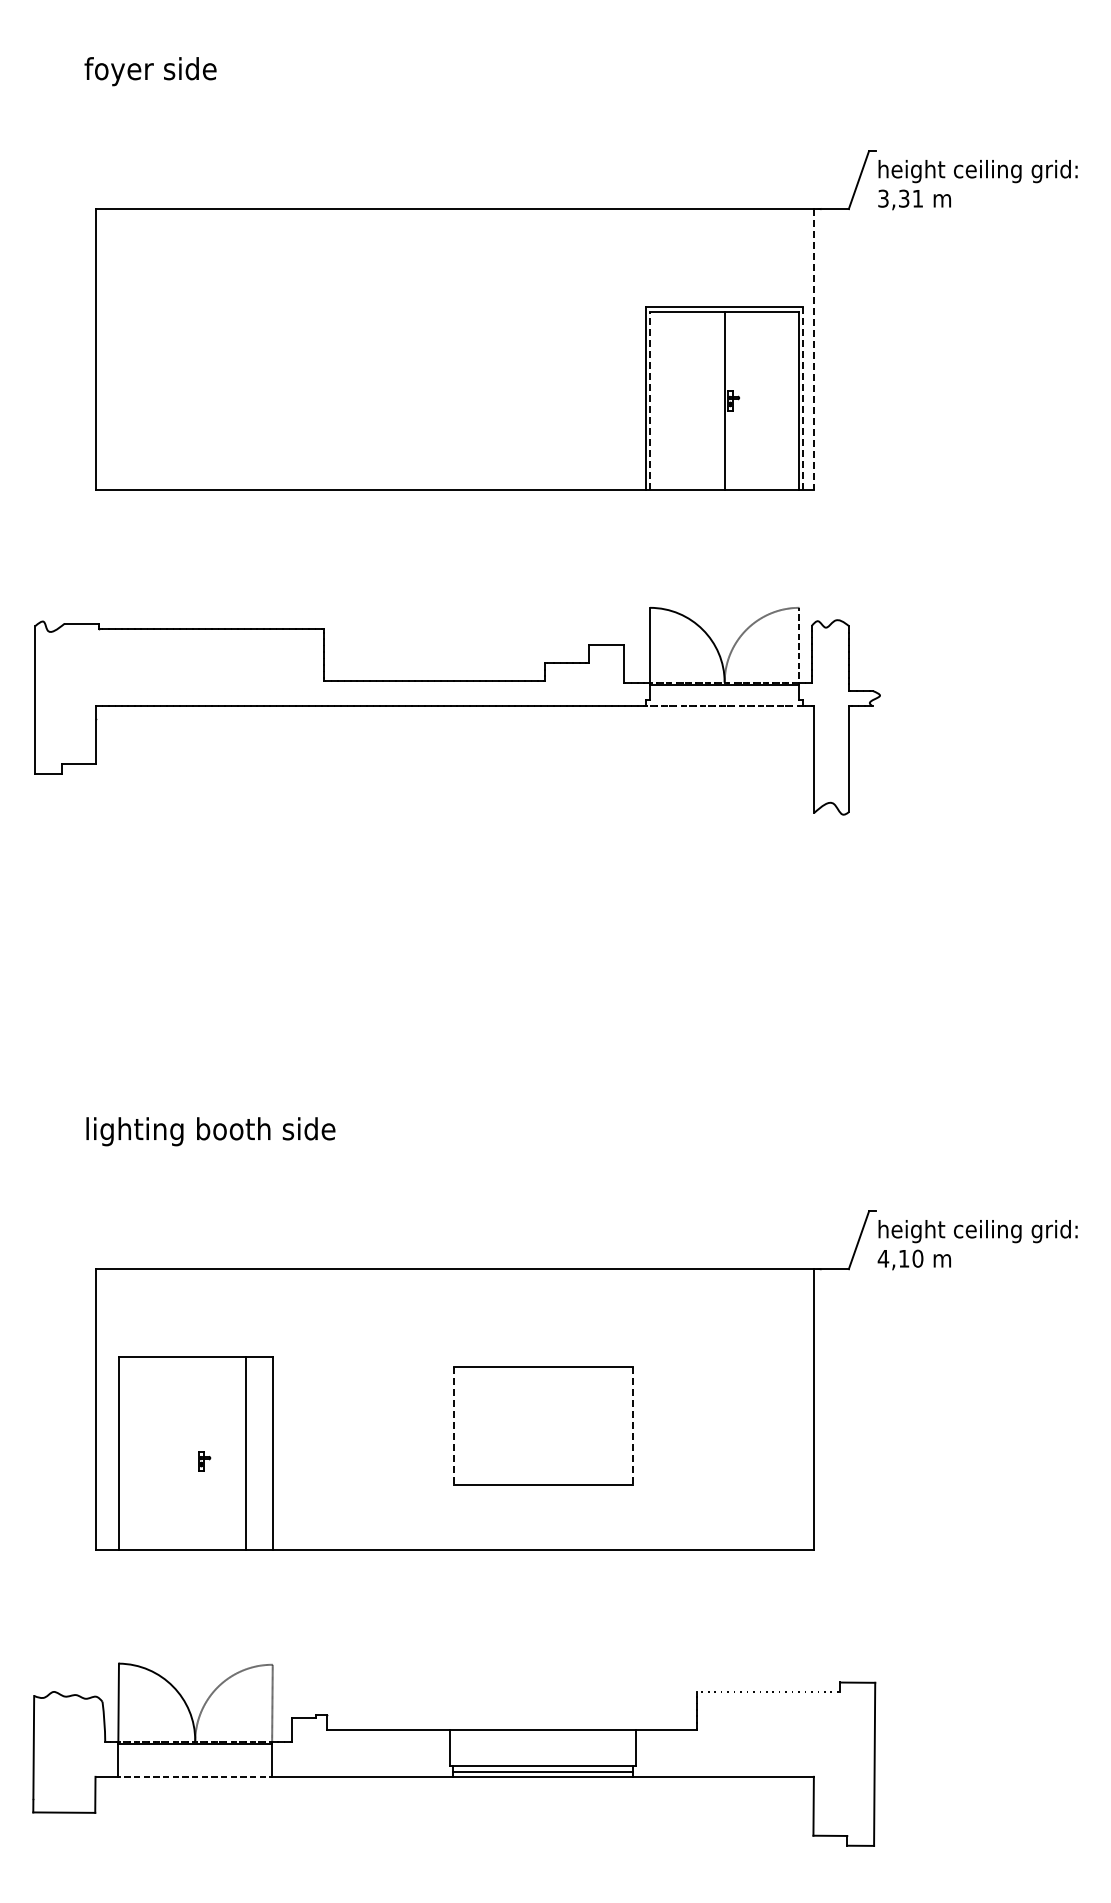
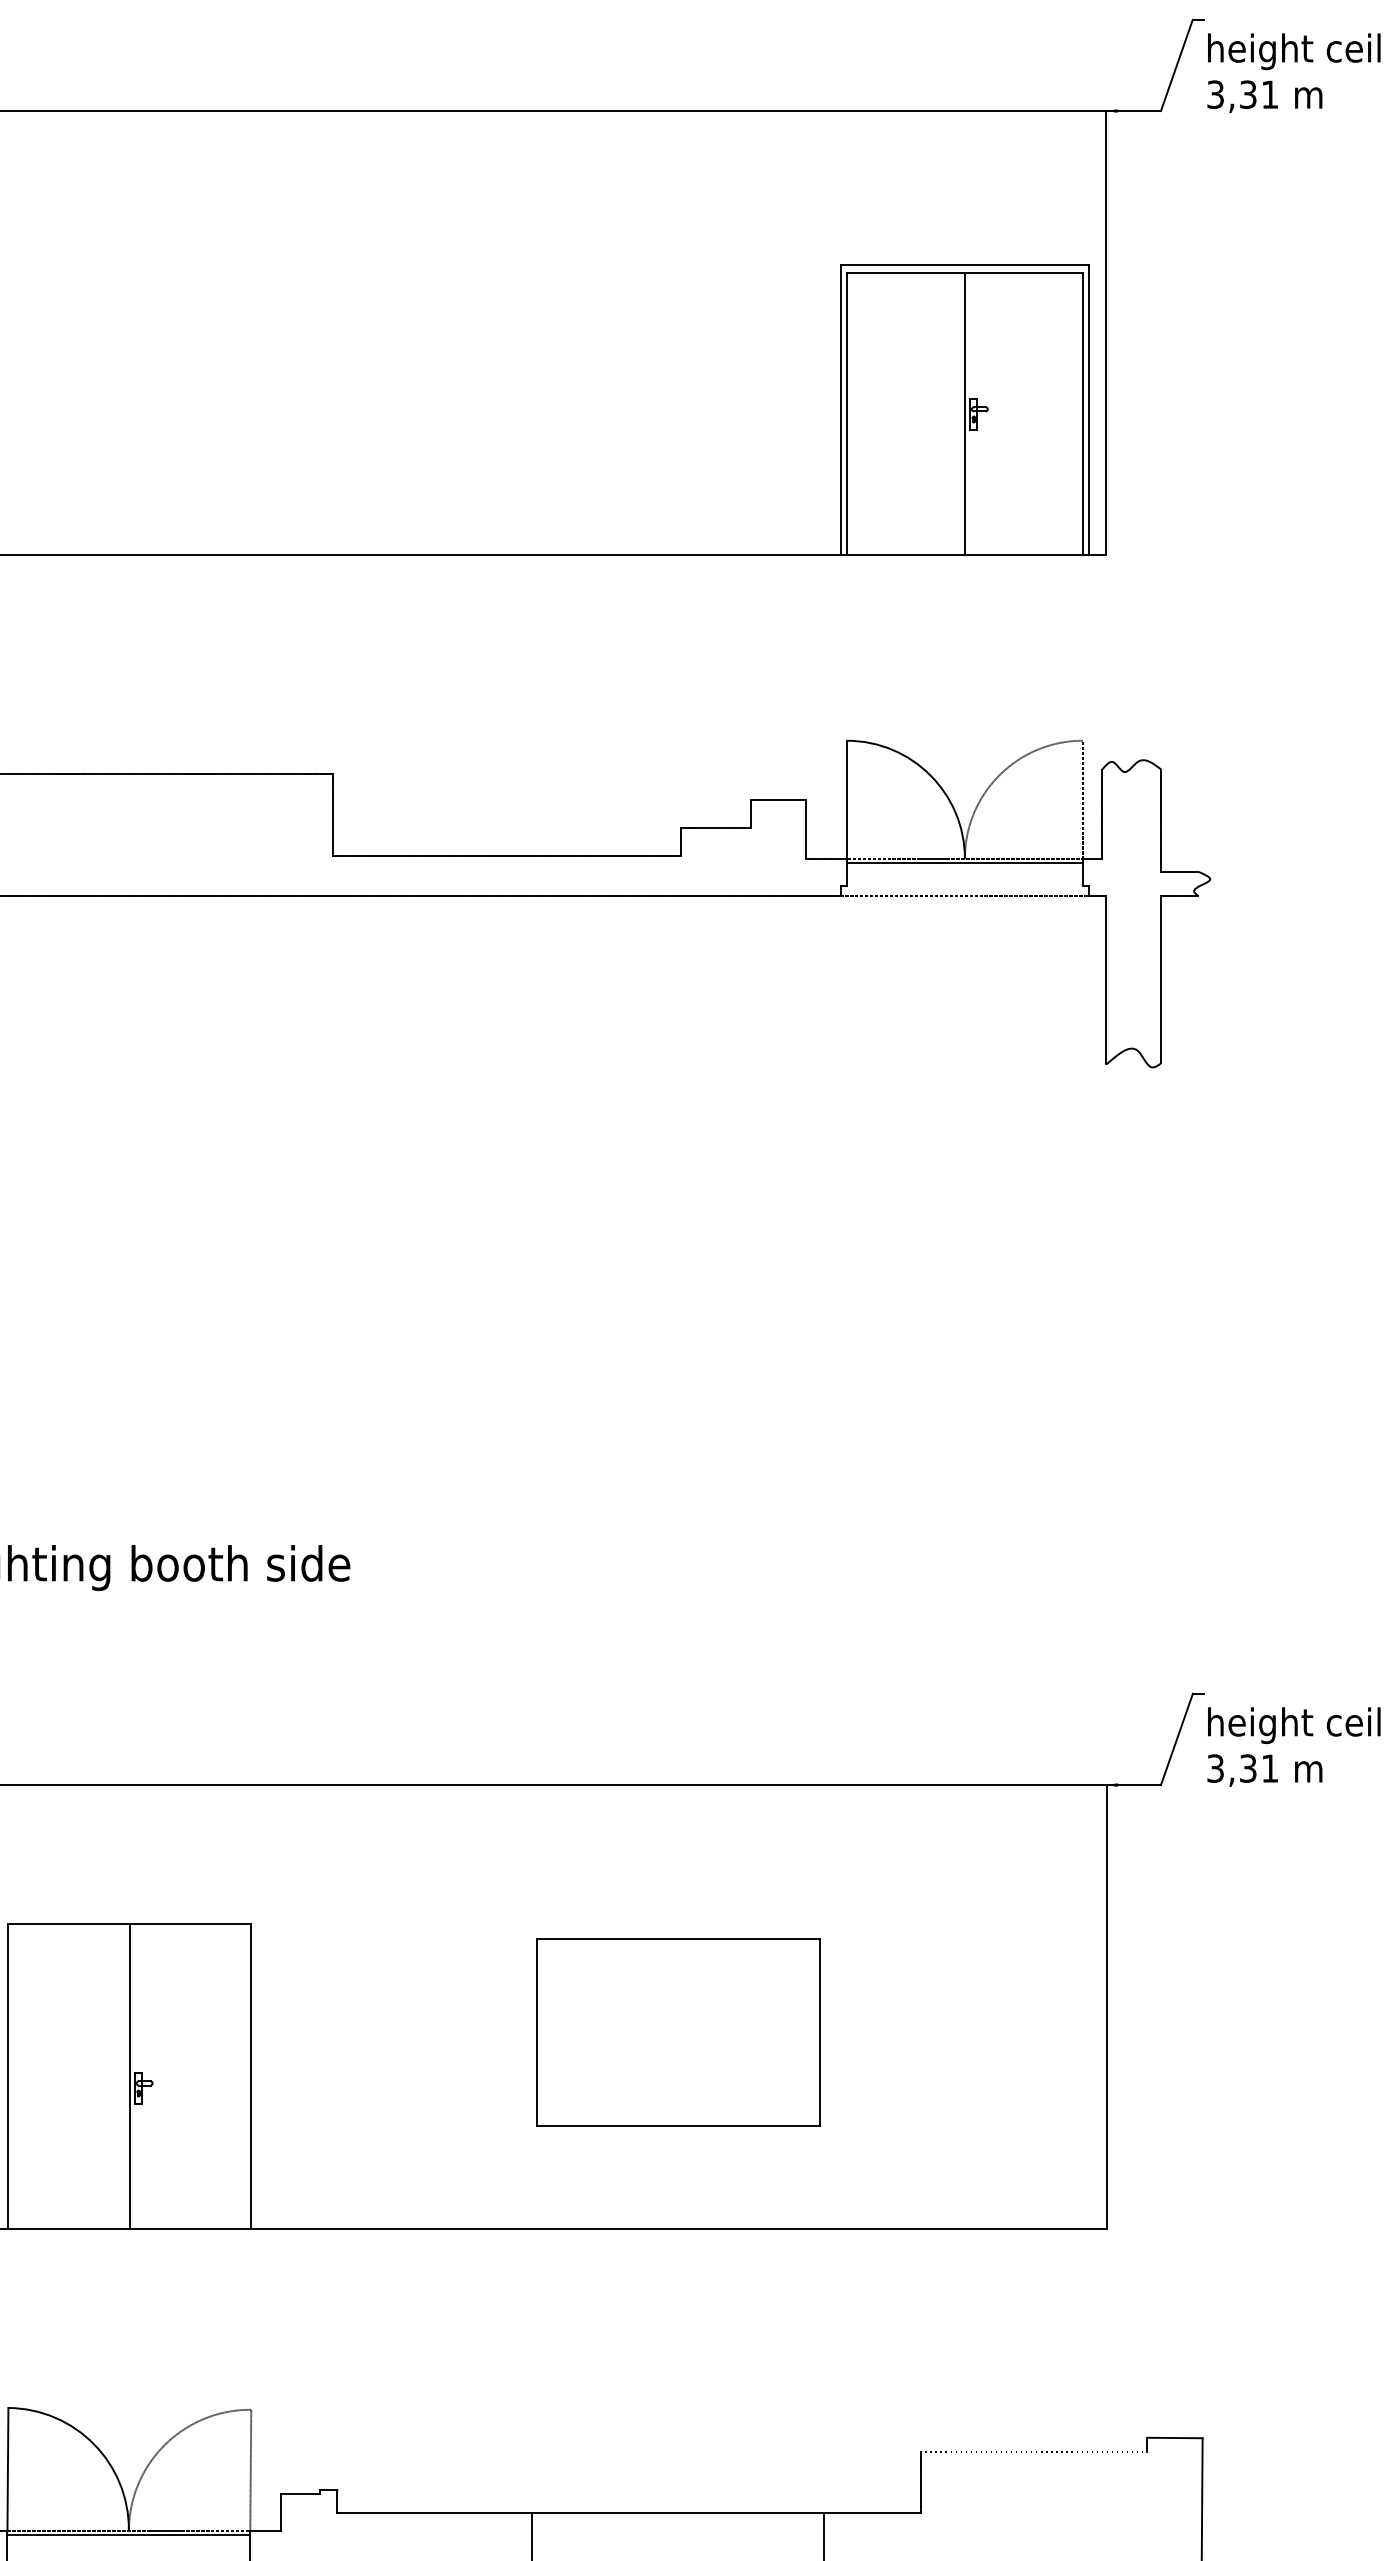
line: (814, 349) -> (1106, 332), dashed -> solid
line: (803, 398) -> (1089, 410), dashed -> solid
line: (650, 400) -> (847, 413), dashed -> solid
text: (900, 1258) -> (1242, 1768), 4,10 -> 3,31
line: (453, 1426) -> (536, 2033), dashed -> solid
line: (633, 1426) -> (820, 2033), dashed -> solid
line: (245, 1453) -> (129, 2076), moved

